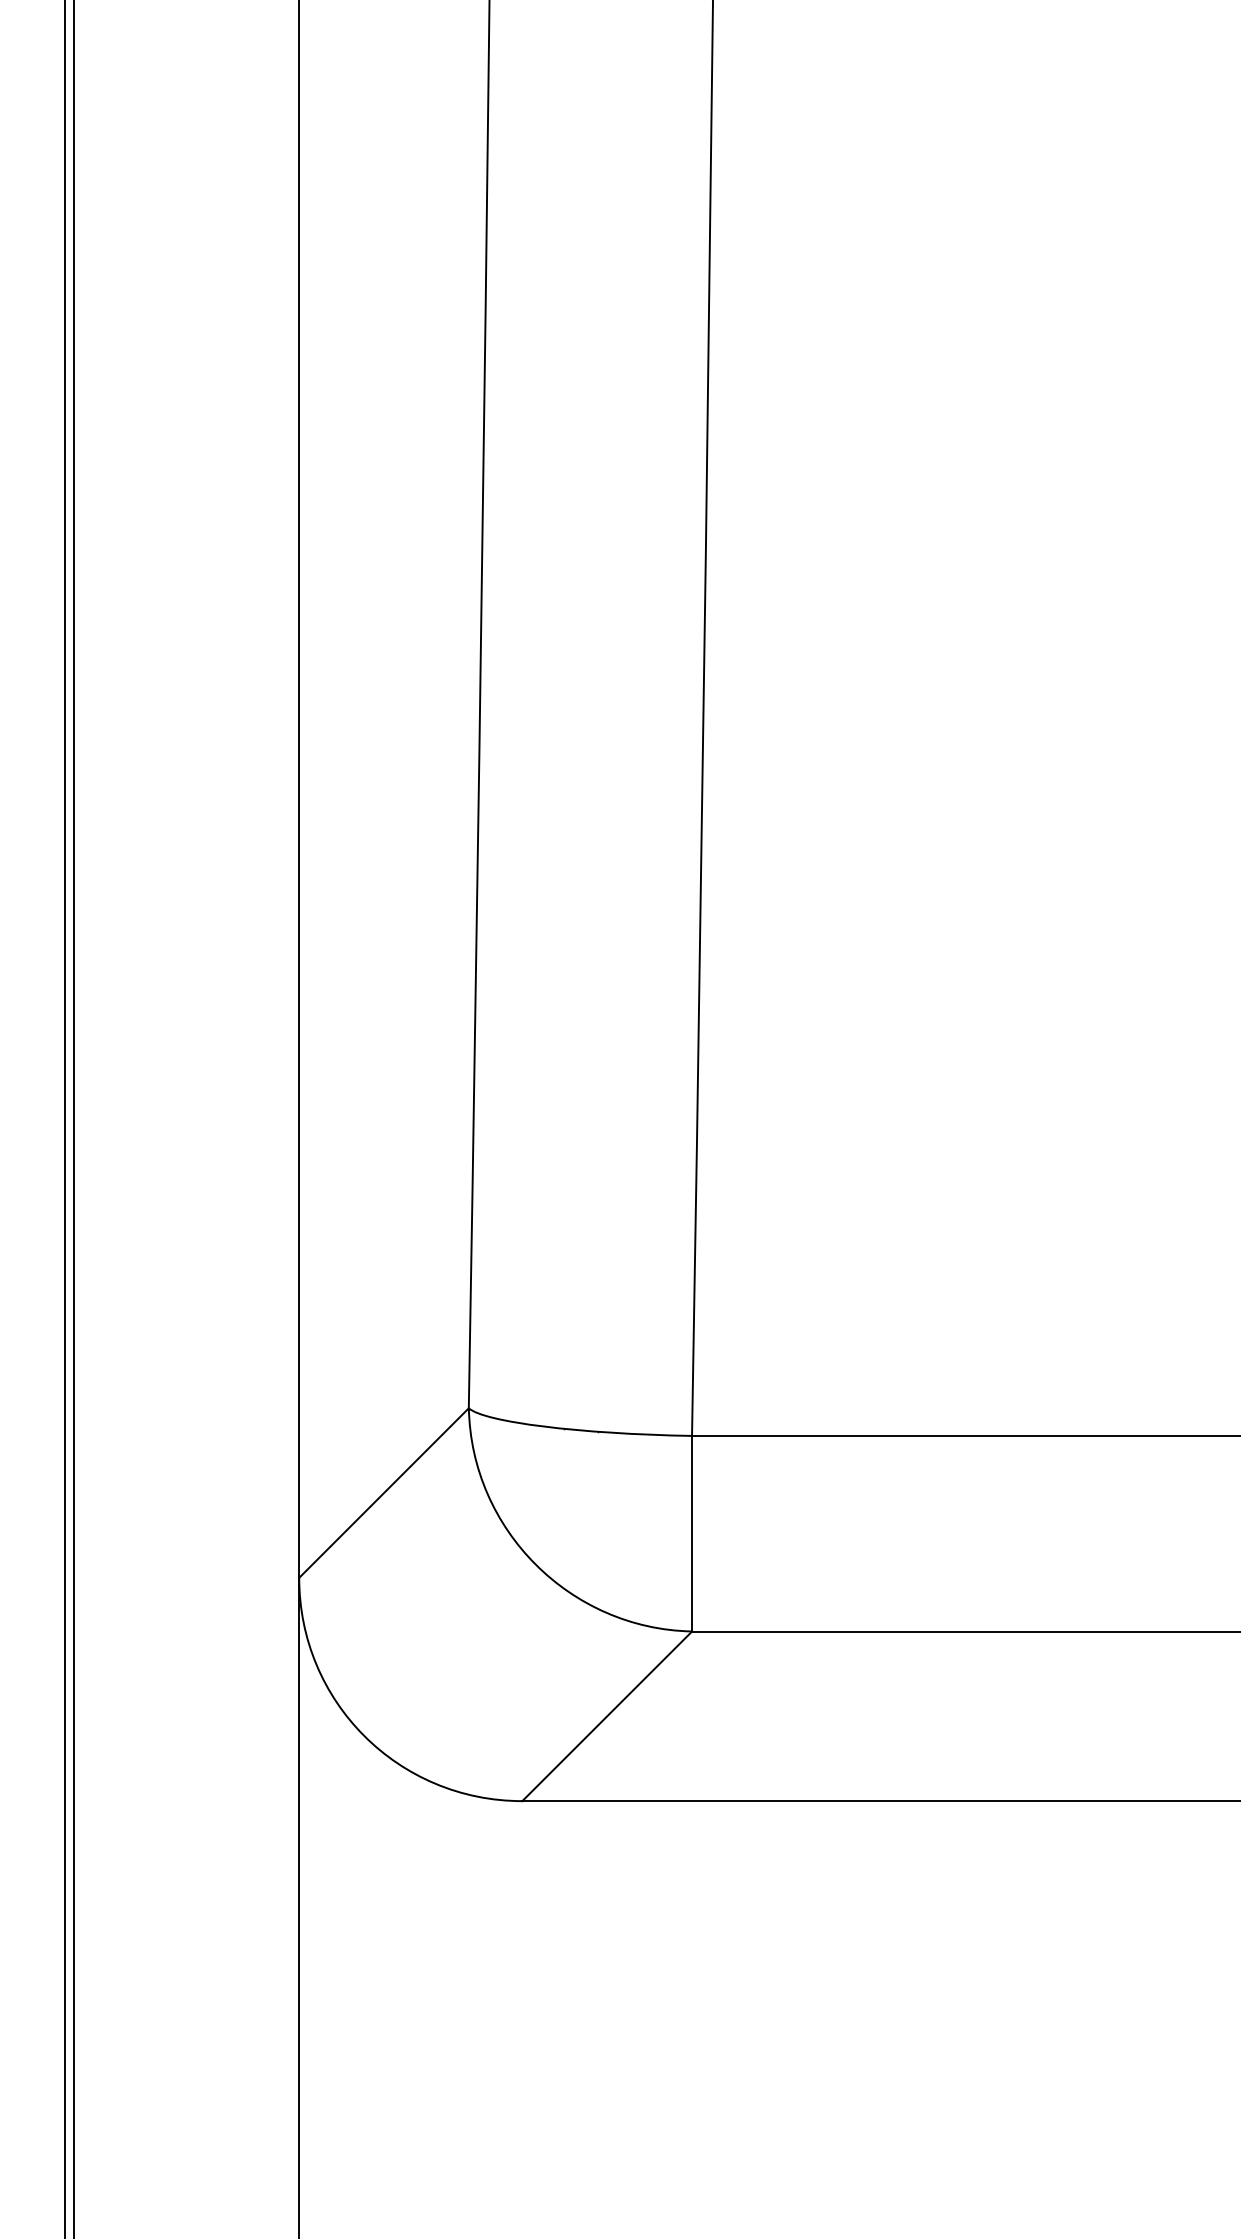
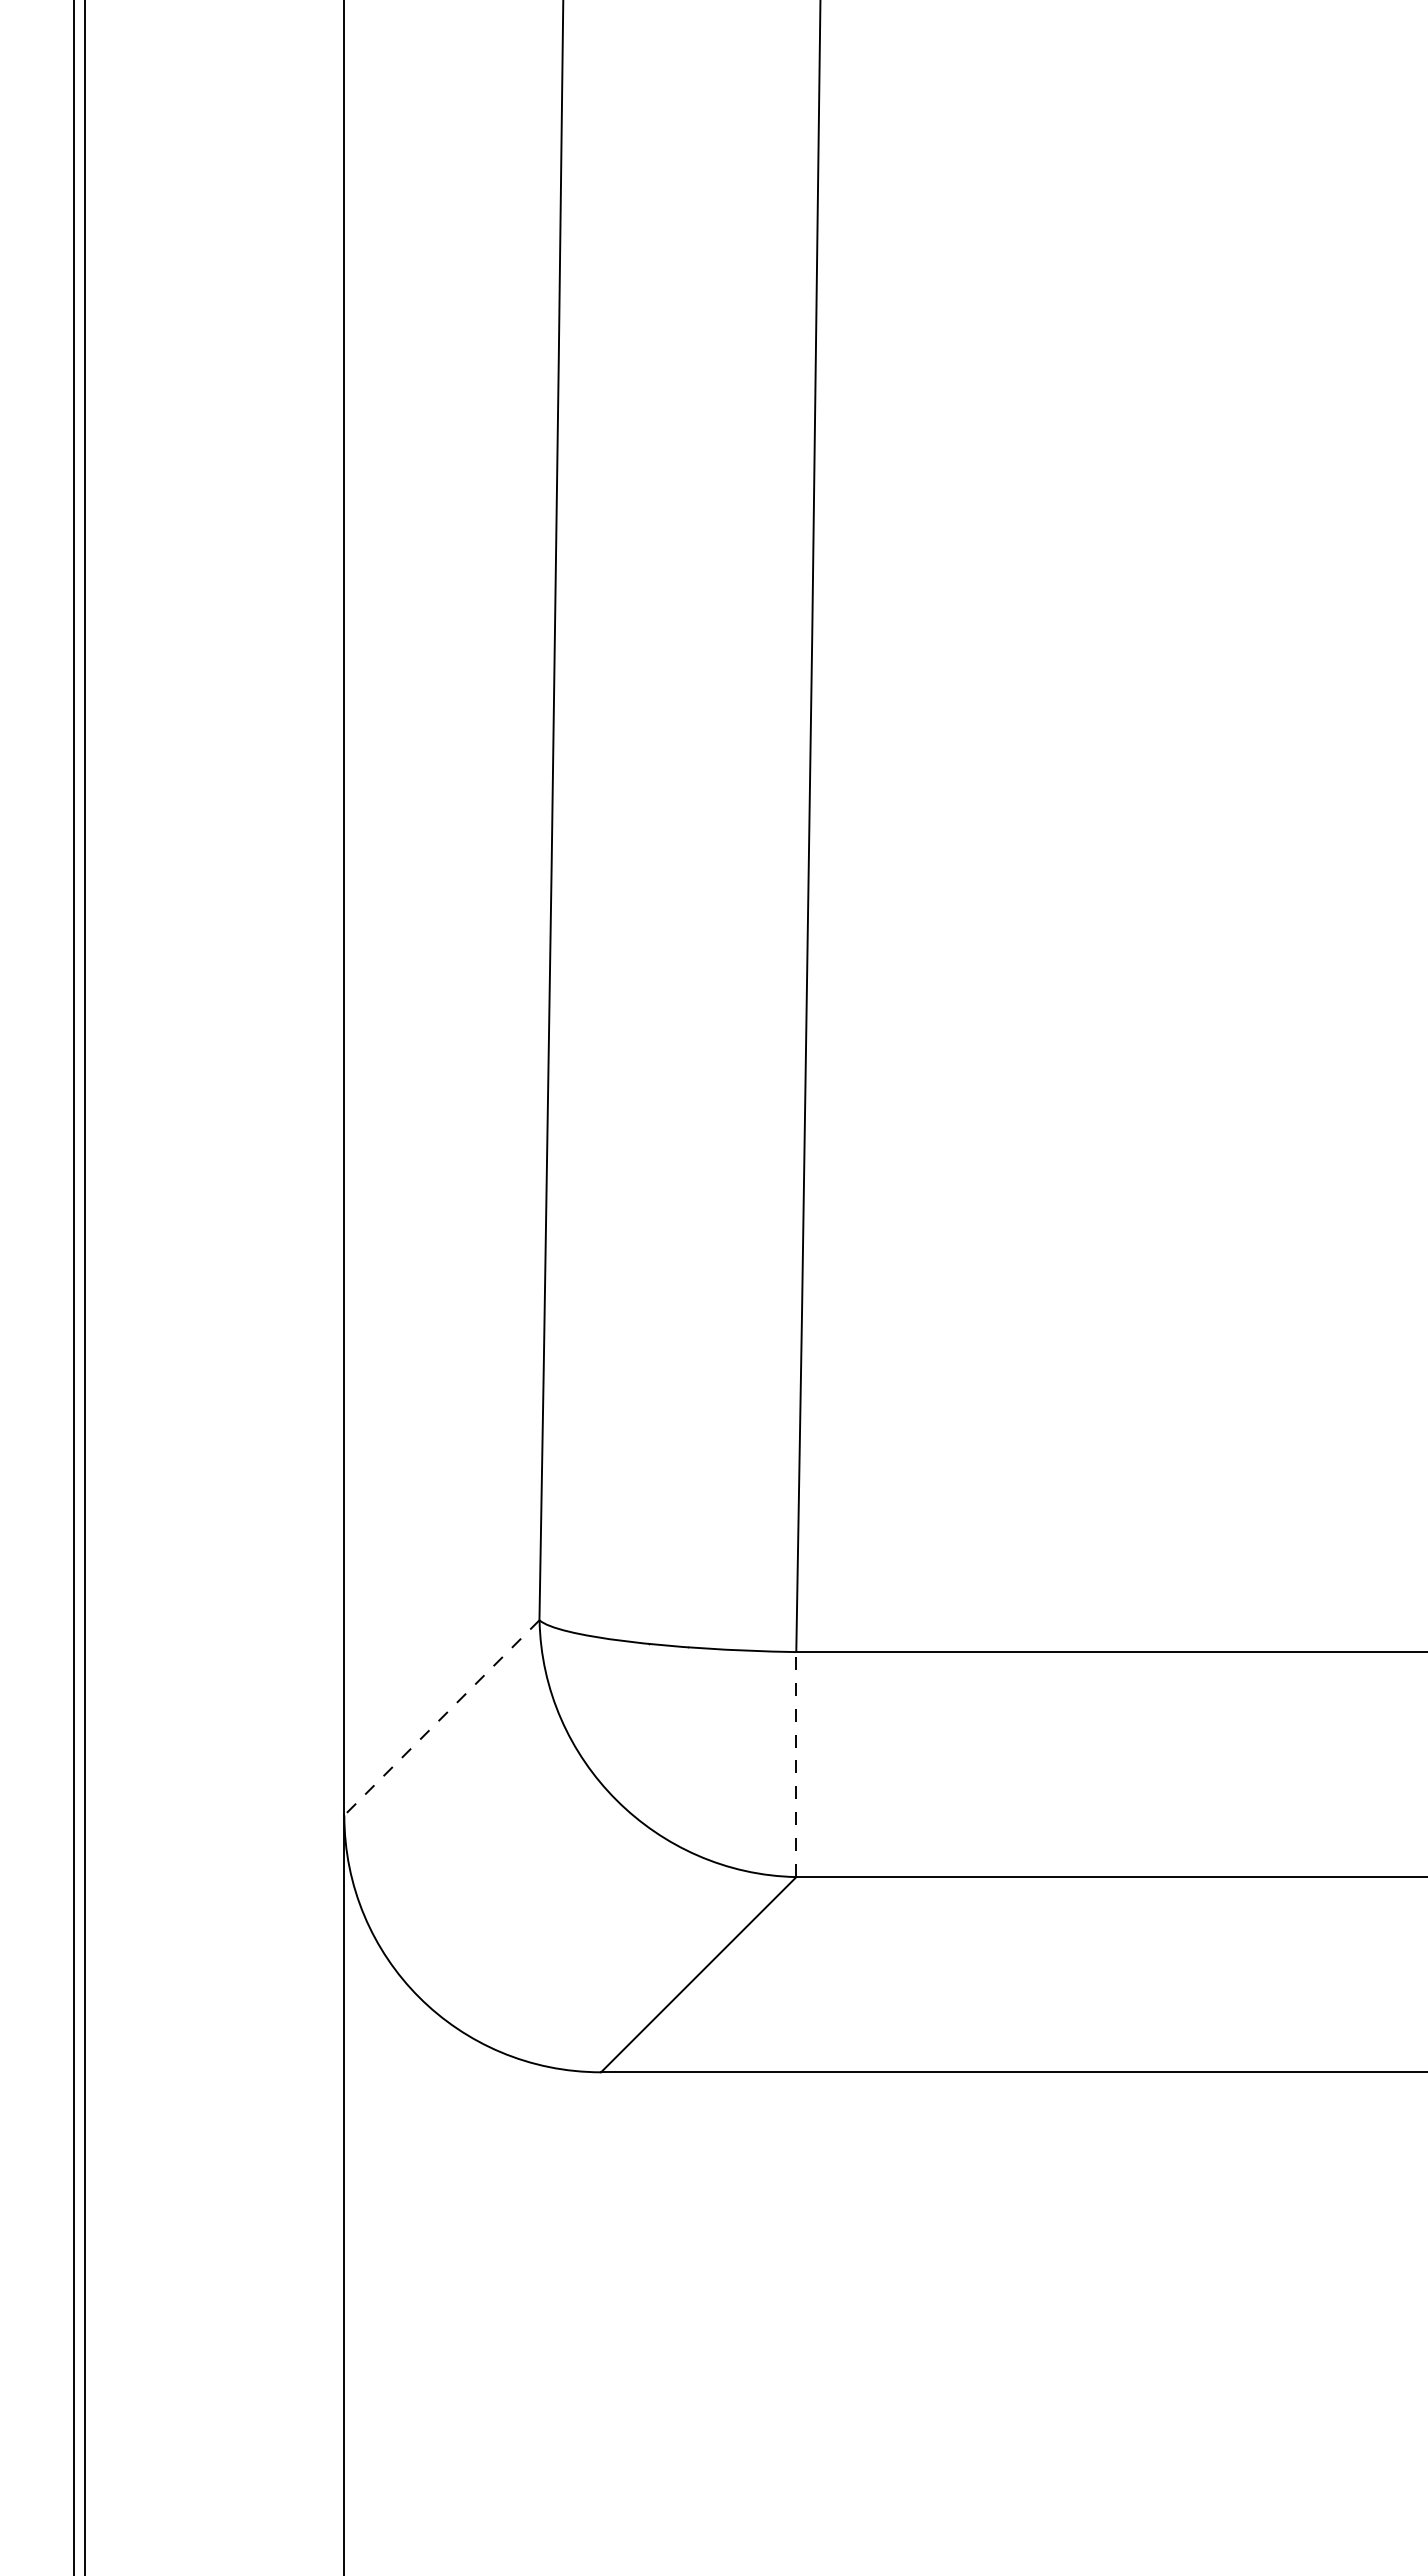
line: (383, 1492) -> (441, 1717), solid -> dashed
line: (692, 1533) -> (796, 1764), solid -> dashed

